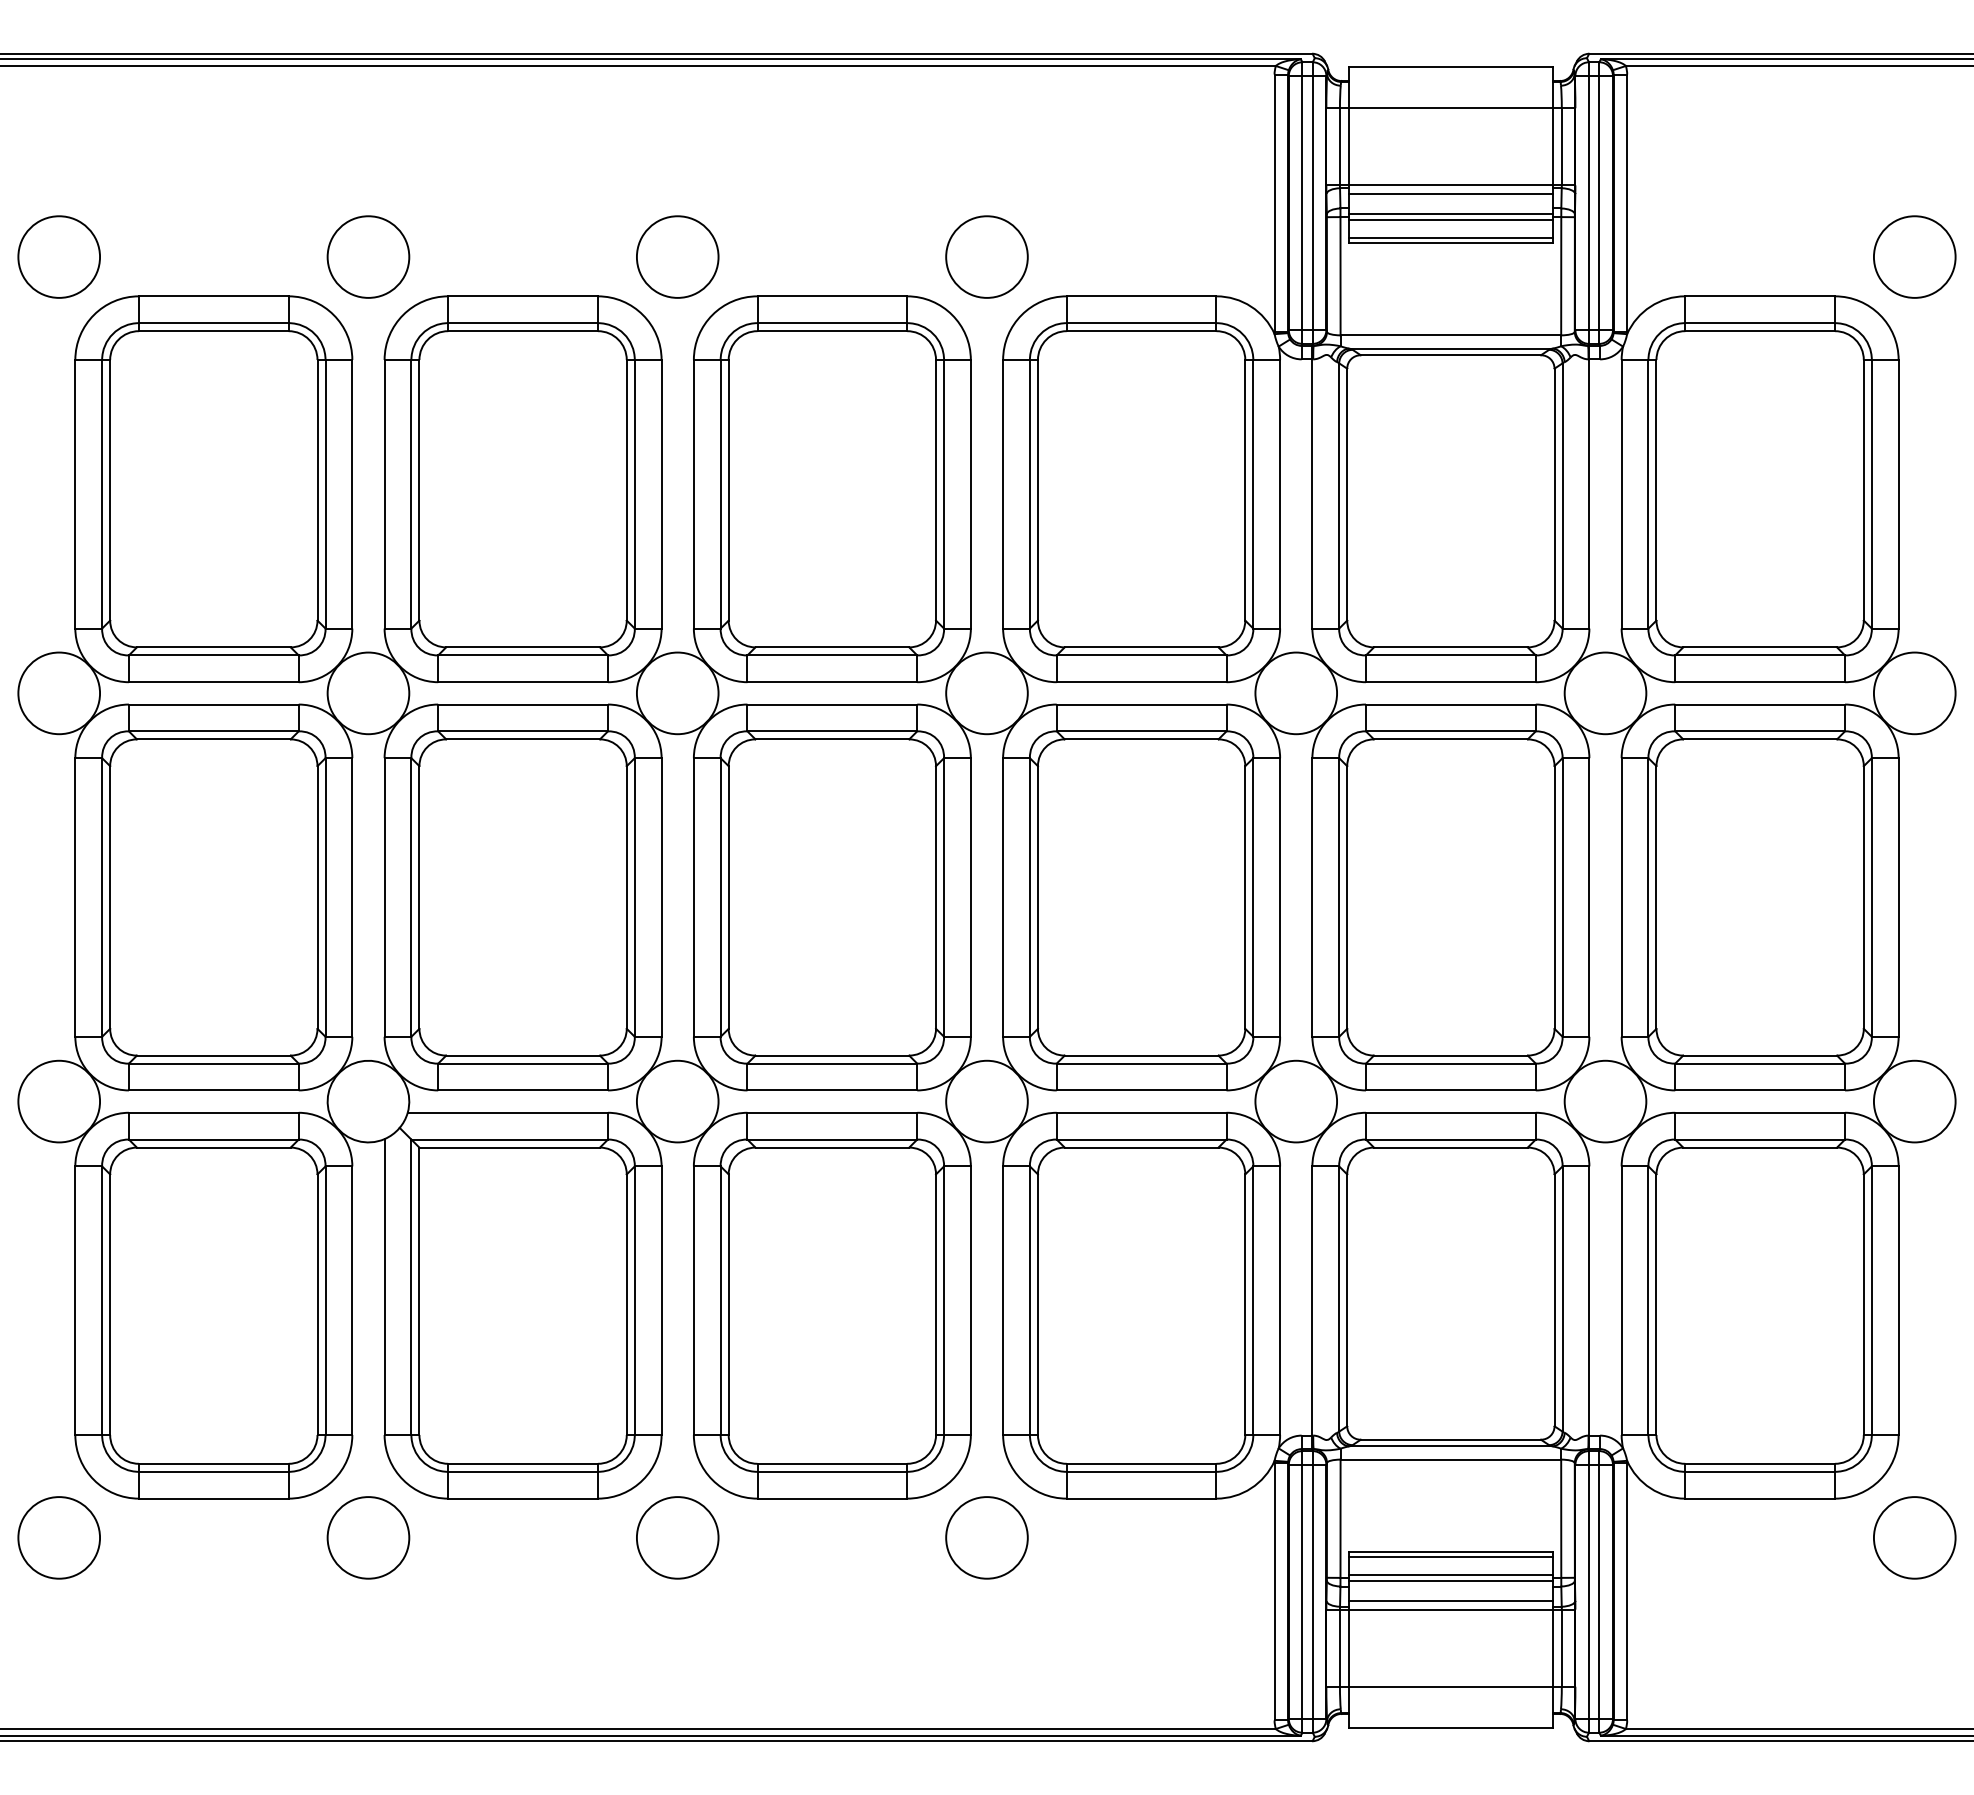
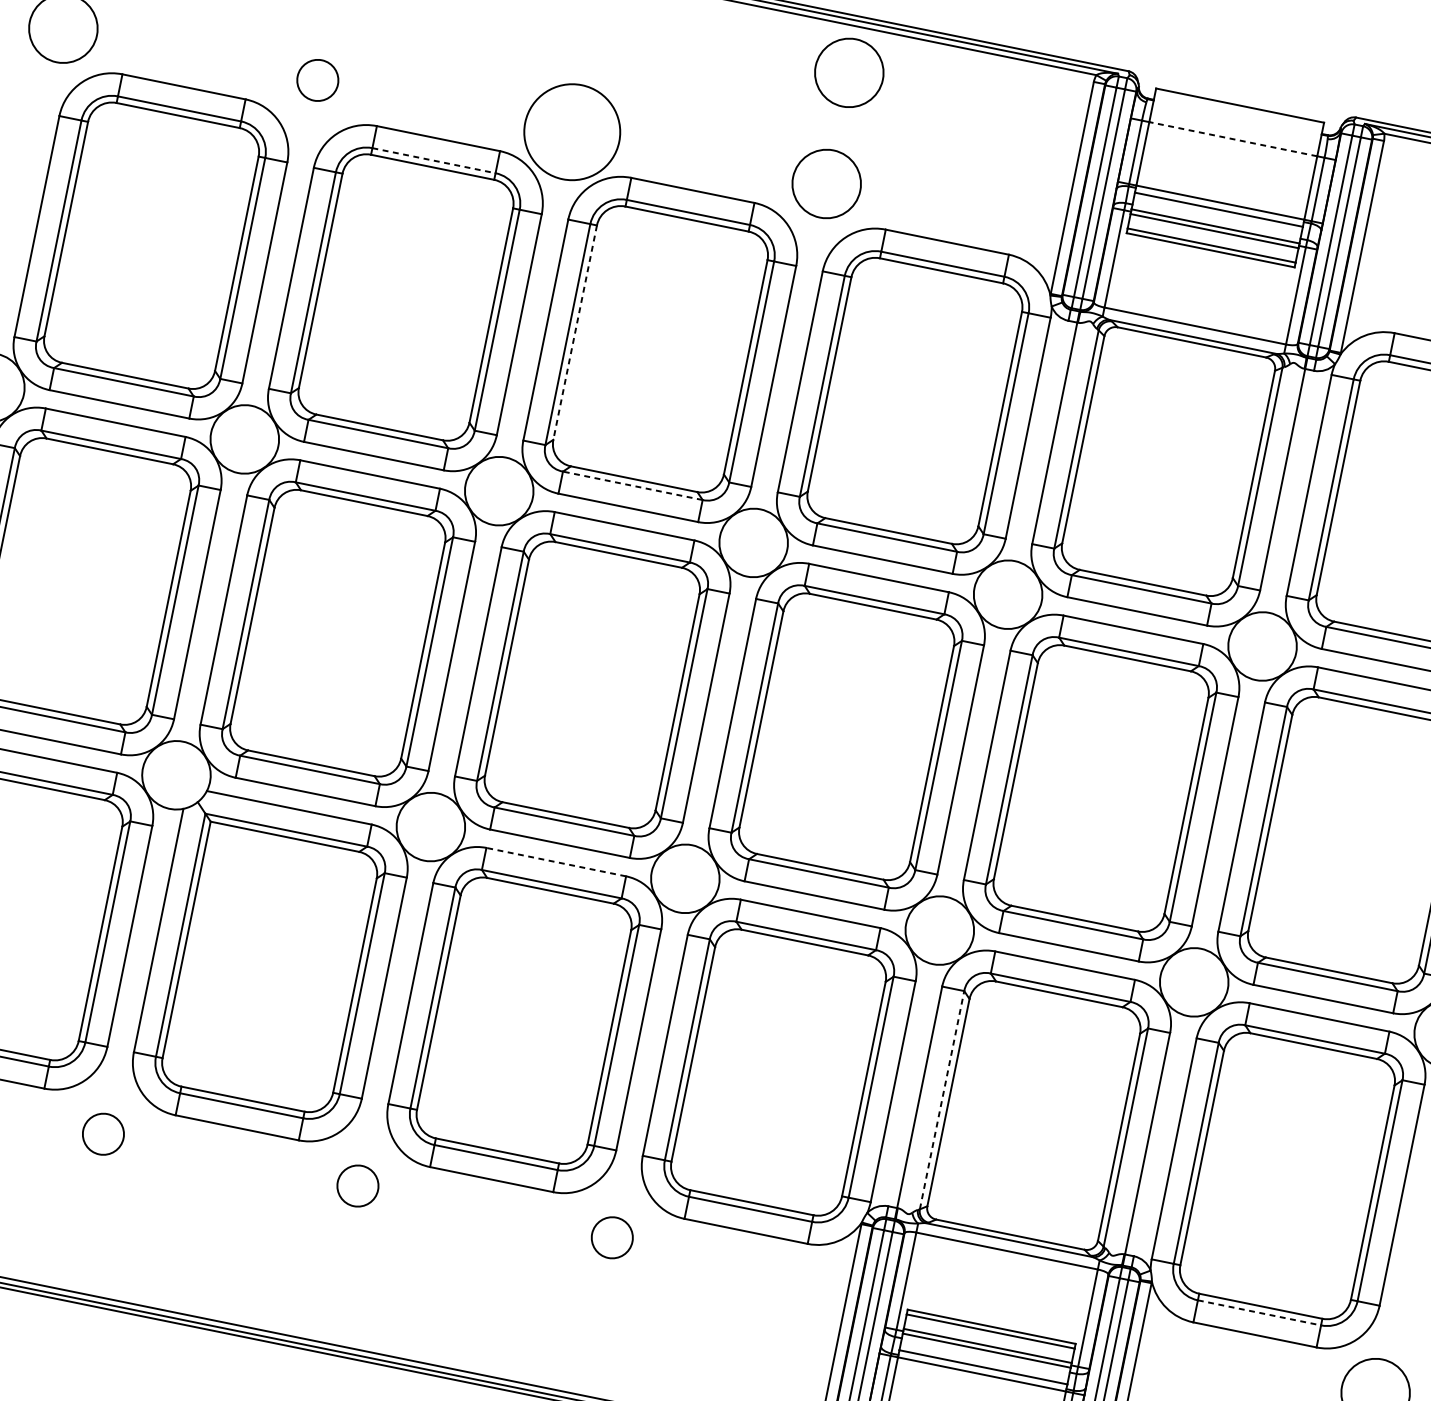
line: (1450, 108) -> (1232, 139), solid -> dashed
circle: (986, 121) -> (849, 72), added
circle: (368, 256) -> (317, 79), size x0.6
circle: (677, 256) -> (572, 131), size x1.4
line: (523, 323) -> (434, 161), solid -> dashed
line: (728, 490) -> (574, 332), solid -> dashed
line: (832, 655) -> (632, 485), solid -> dashed
line: (832, 1112) -> (556, 861), solid -> dashed
line: (1339, 1299) -> (942, 1100), solid -> dashed
line: (1760, 1471) -> (1259, 1312), solid -> dashed
circle: (368, 1537) -> (103, 1133), size x0.6
circle: (677, 1537) -> (357, 1185), size x0.6
circle: (986, 1537) -> (611, 1237), size x0.6

